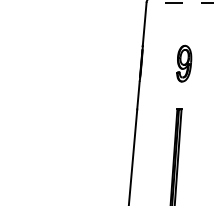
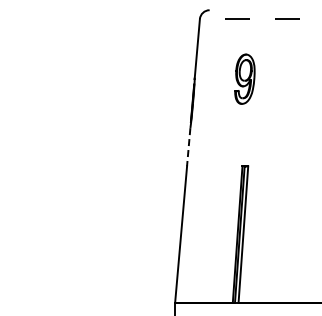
part: (183, 63) -> (244, 78), moved
line: (138, 95) -> (188, 147), solid -> dashed

